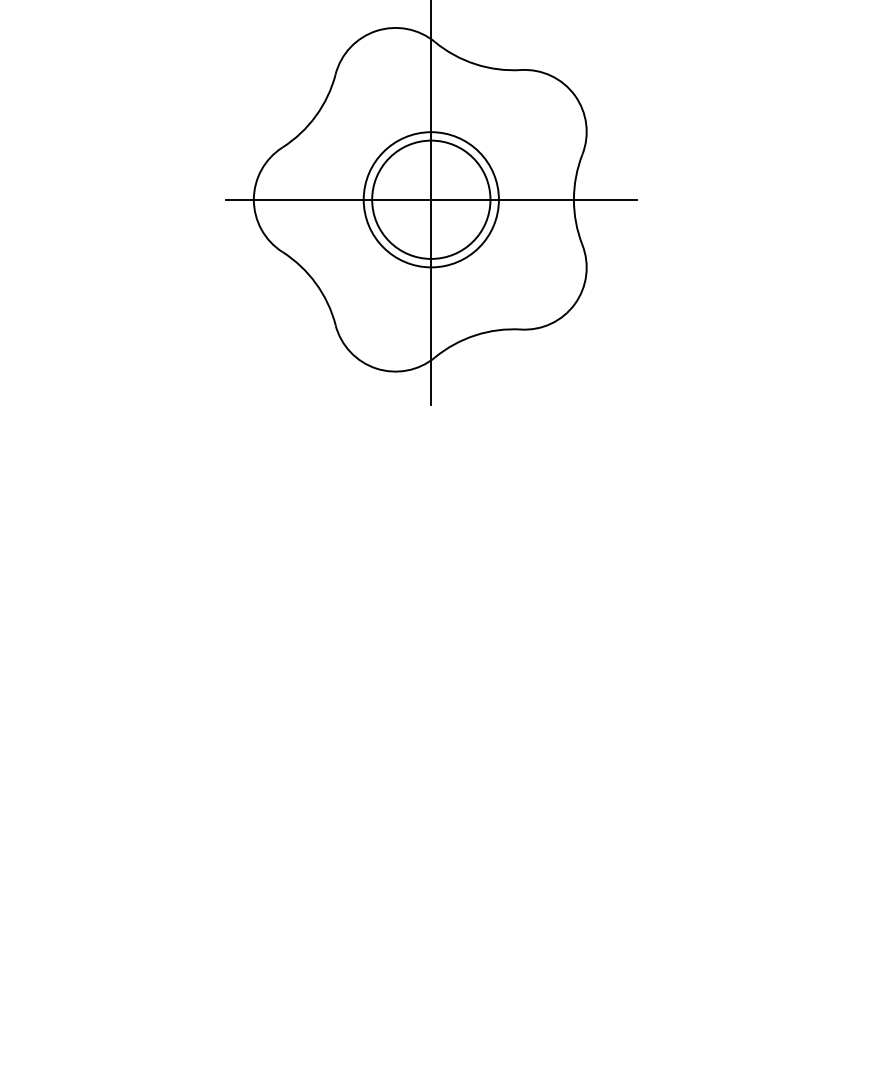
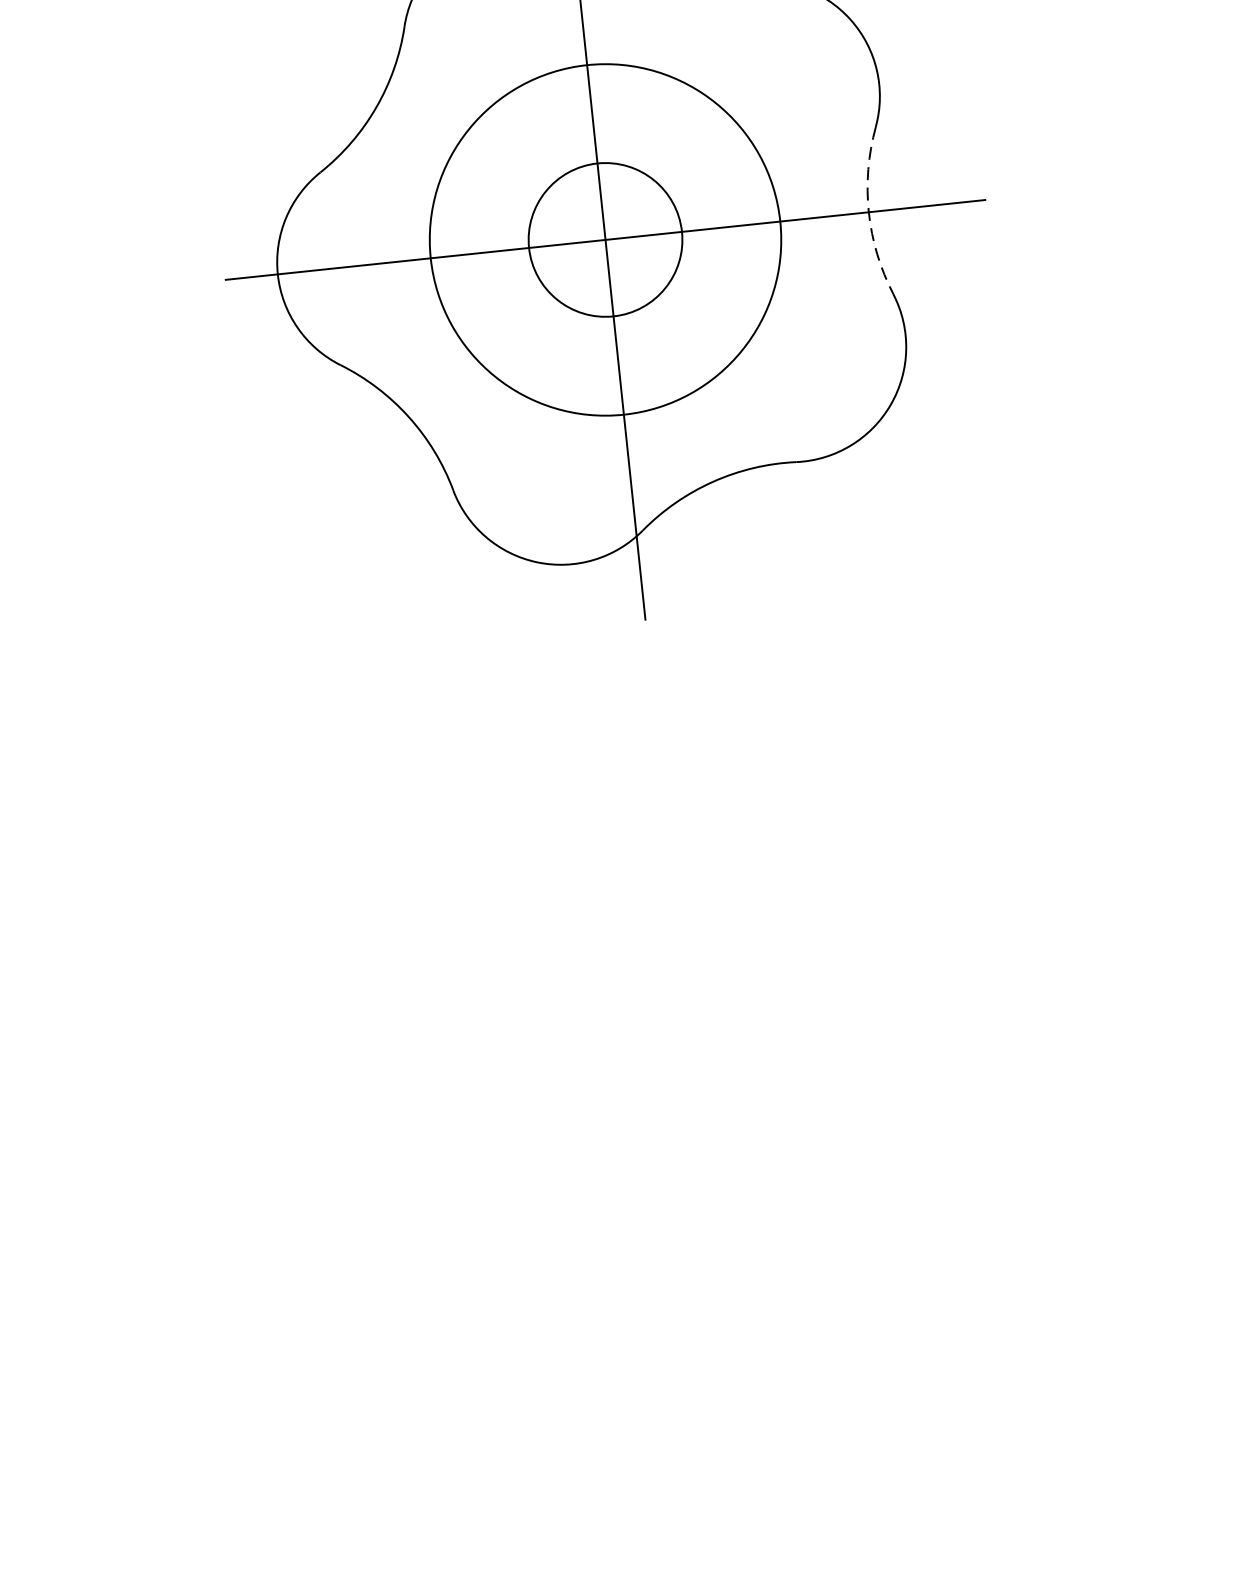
circle: (430, 199) -> (603, 239), size x1.4
circle: (431, 199) -> (605, 239), size x0.7
arc: (573, 199) -> (867, 211), solid -> dashed

